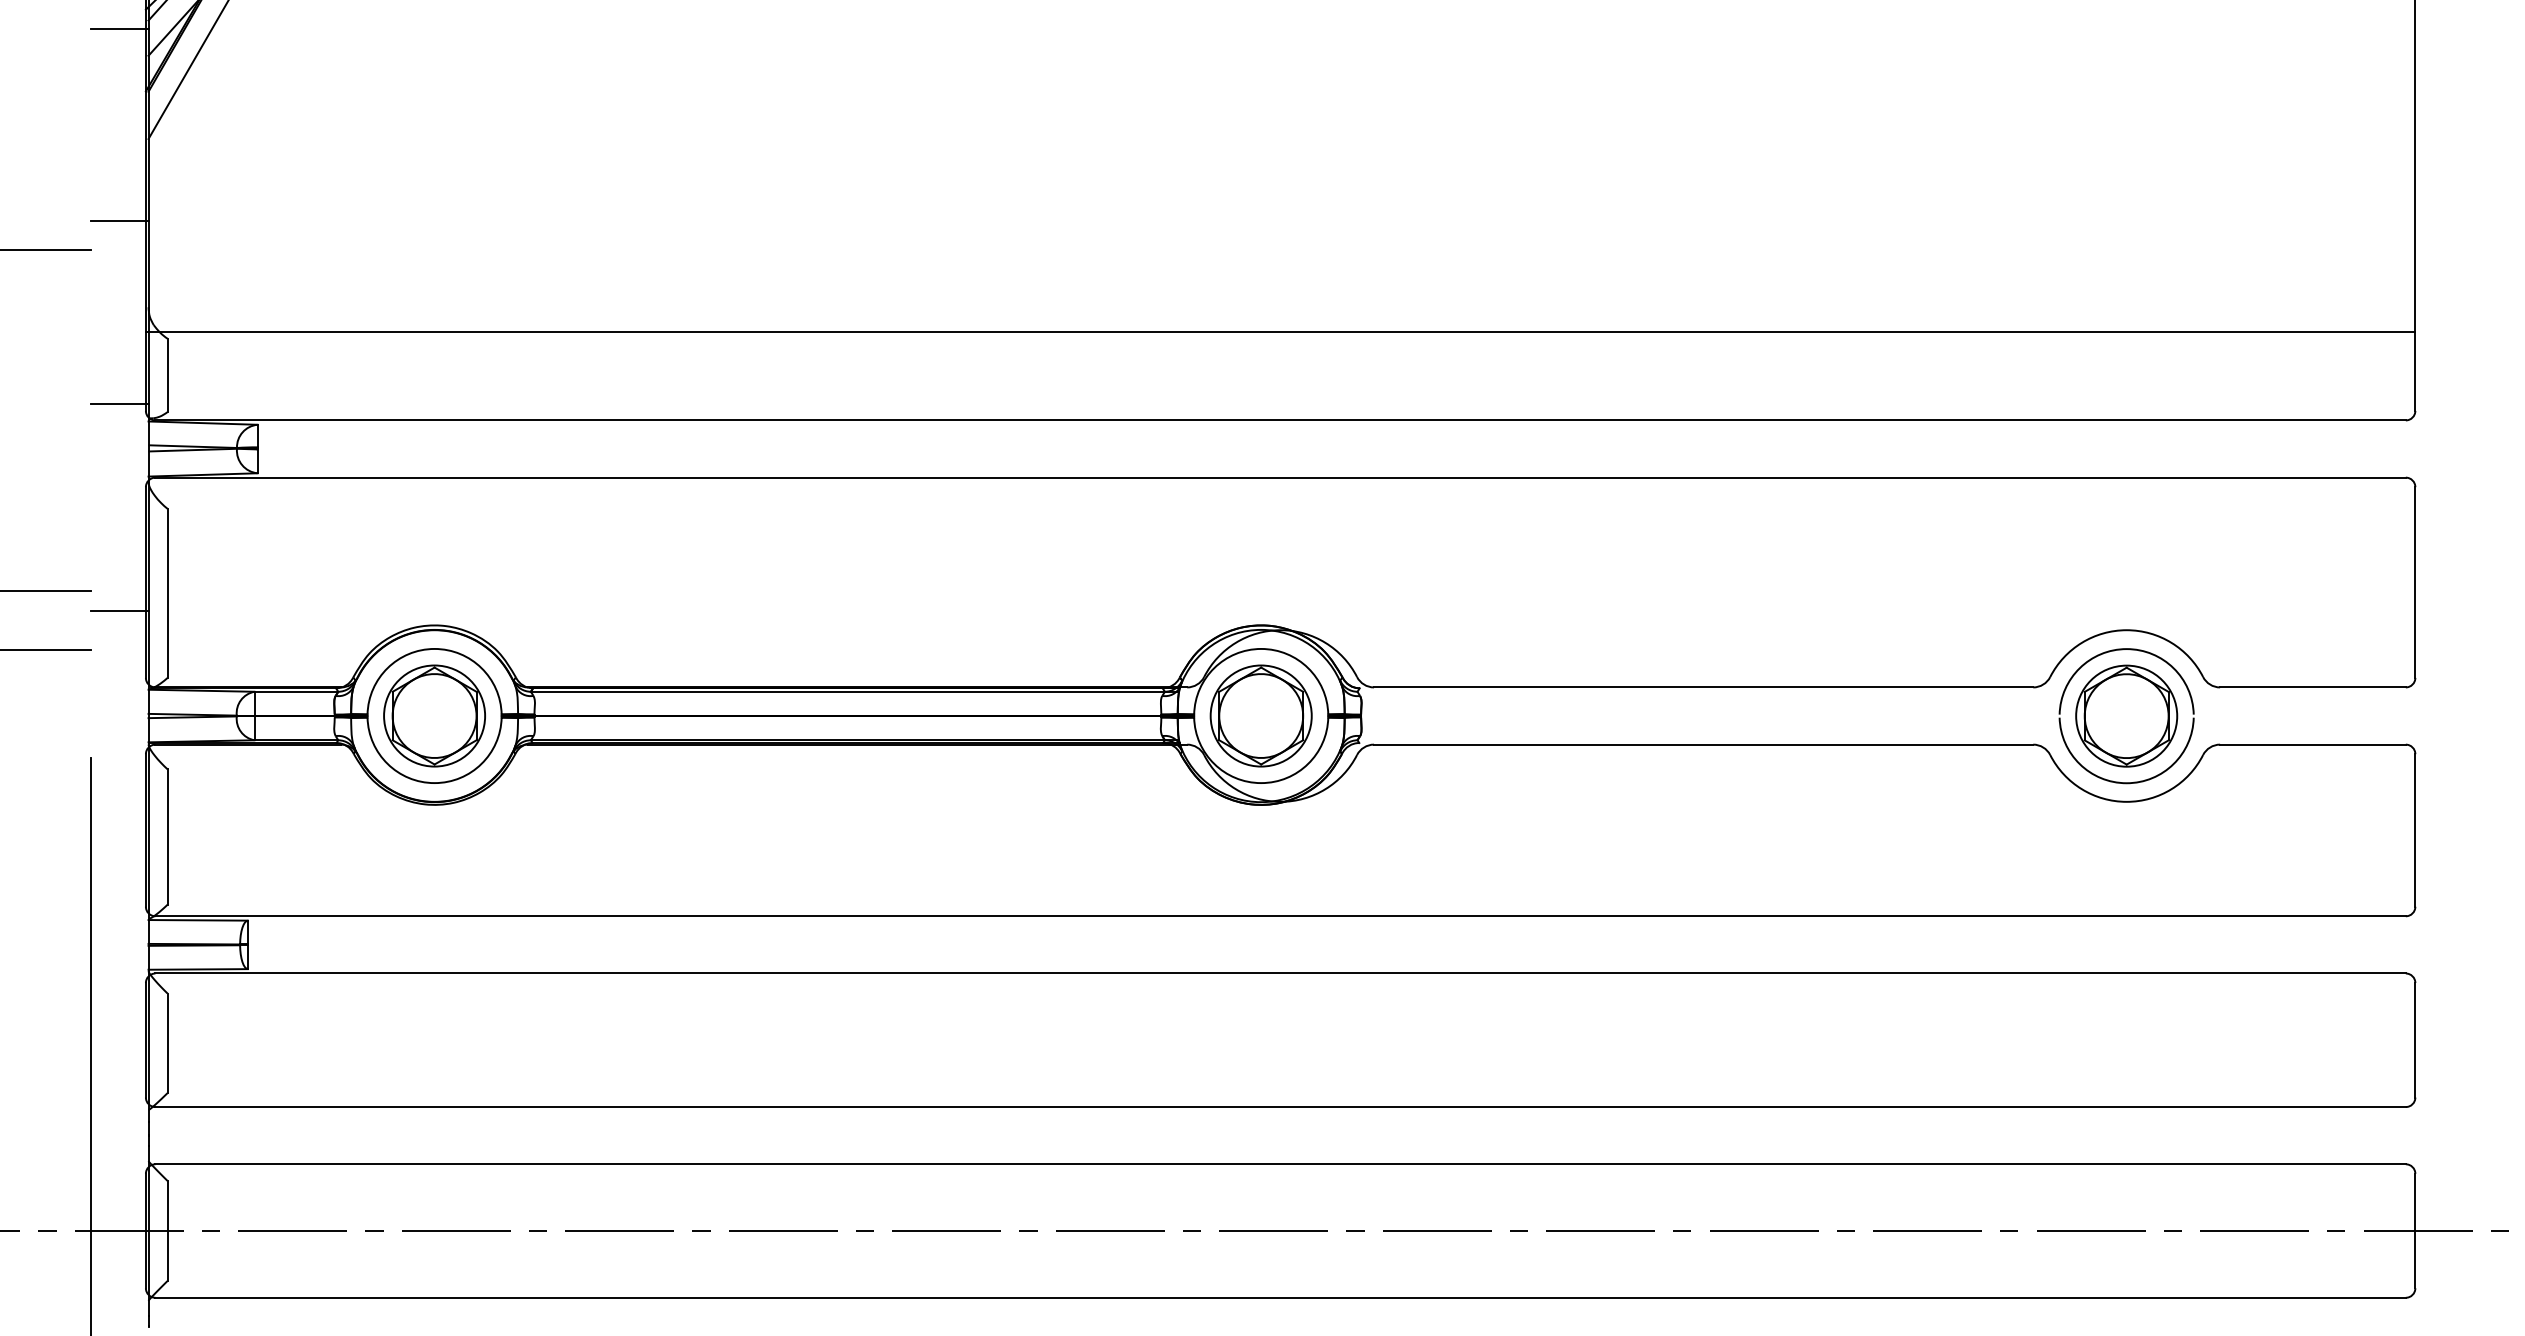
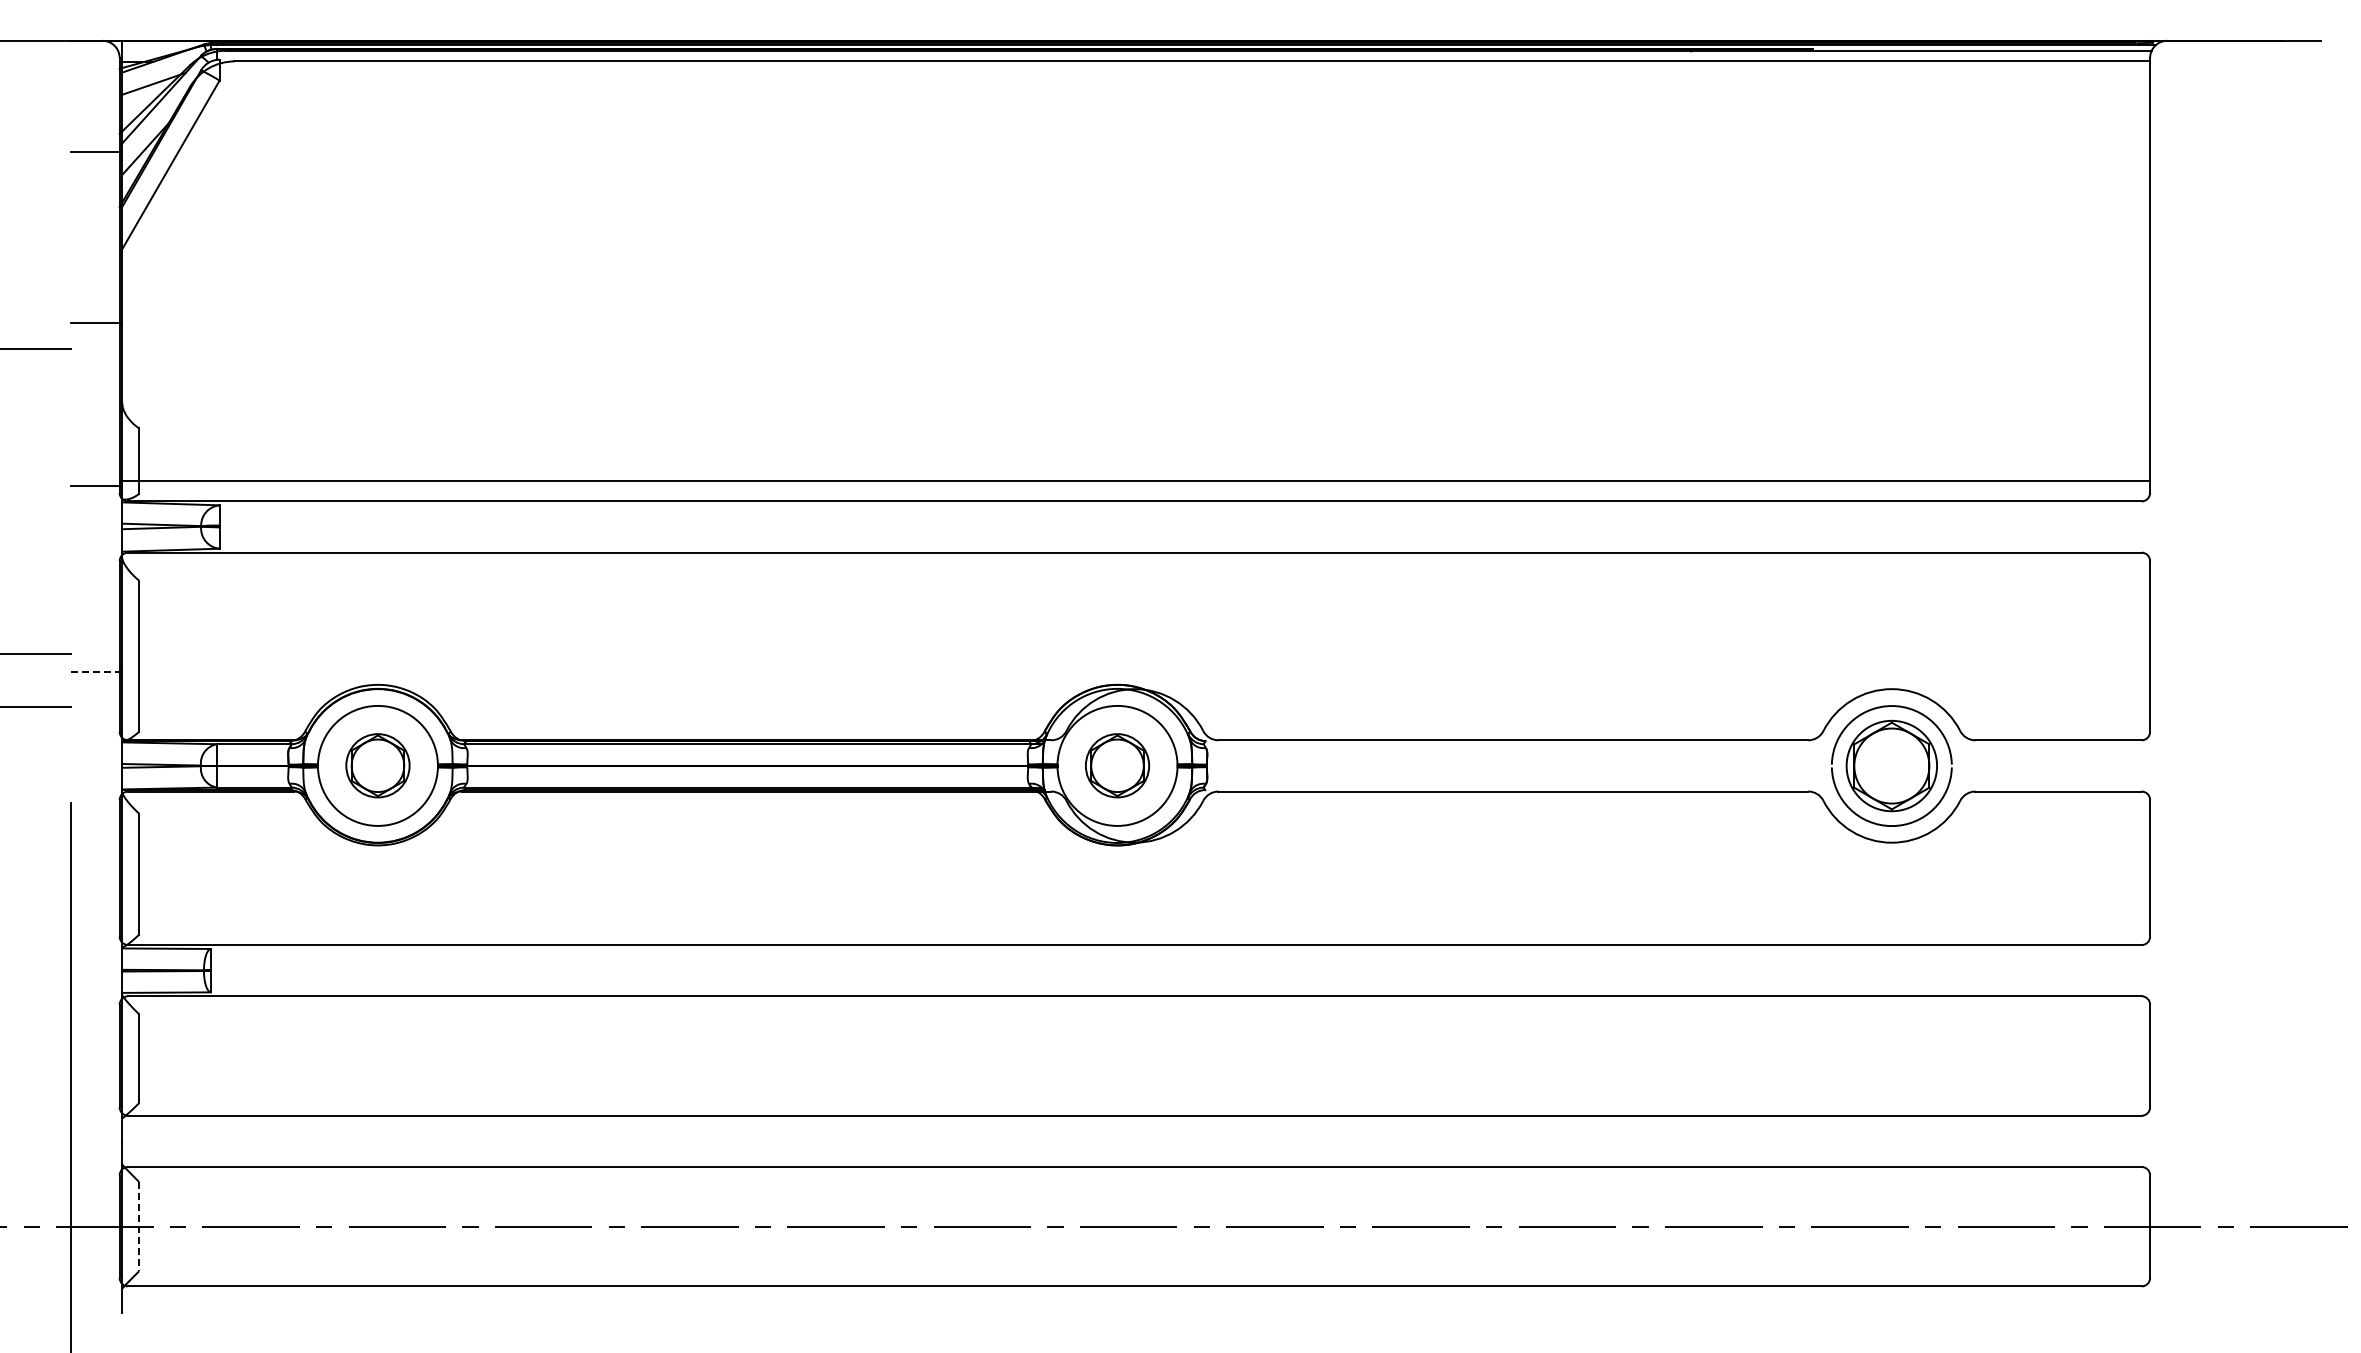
line: (1280, 332) -> (1134, 481), moved
line: (120, 610) -> (96, 671), solid -> dashed
part: (434, 715) -> (377, 765), size x0.7
part: (1261, 715) -> (1117, 765), size x0.7
line: (168, 1230) -> (139, 1226), solid -> dashed

